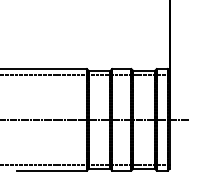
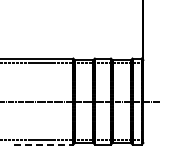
line: (51, 170) -> (43, 144), solid -> dashed

